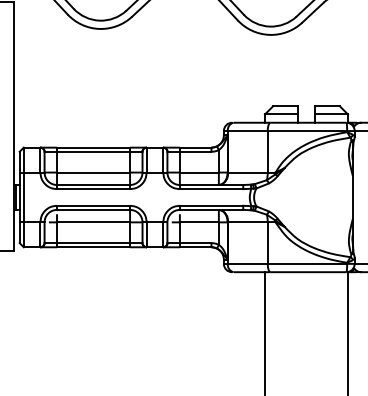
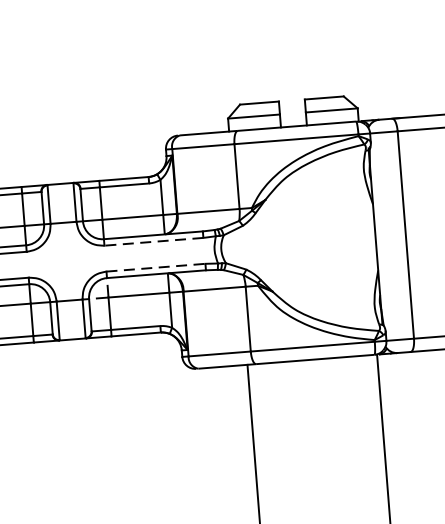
line: (211, 189) -> (153, 242), solid -> dashed
line: (211, 205) -> (155, 267), solid -> dashed

